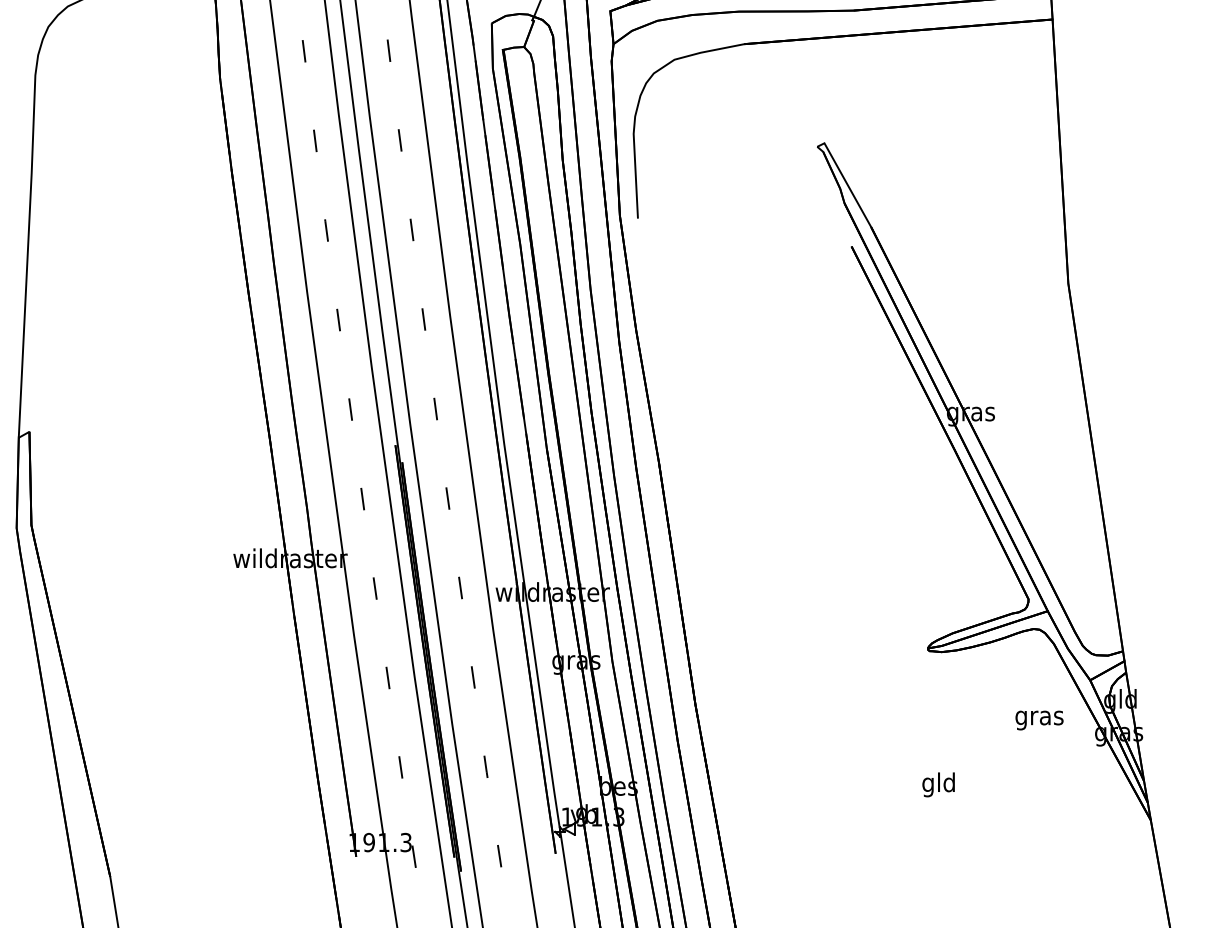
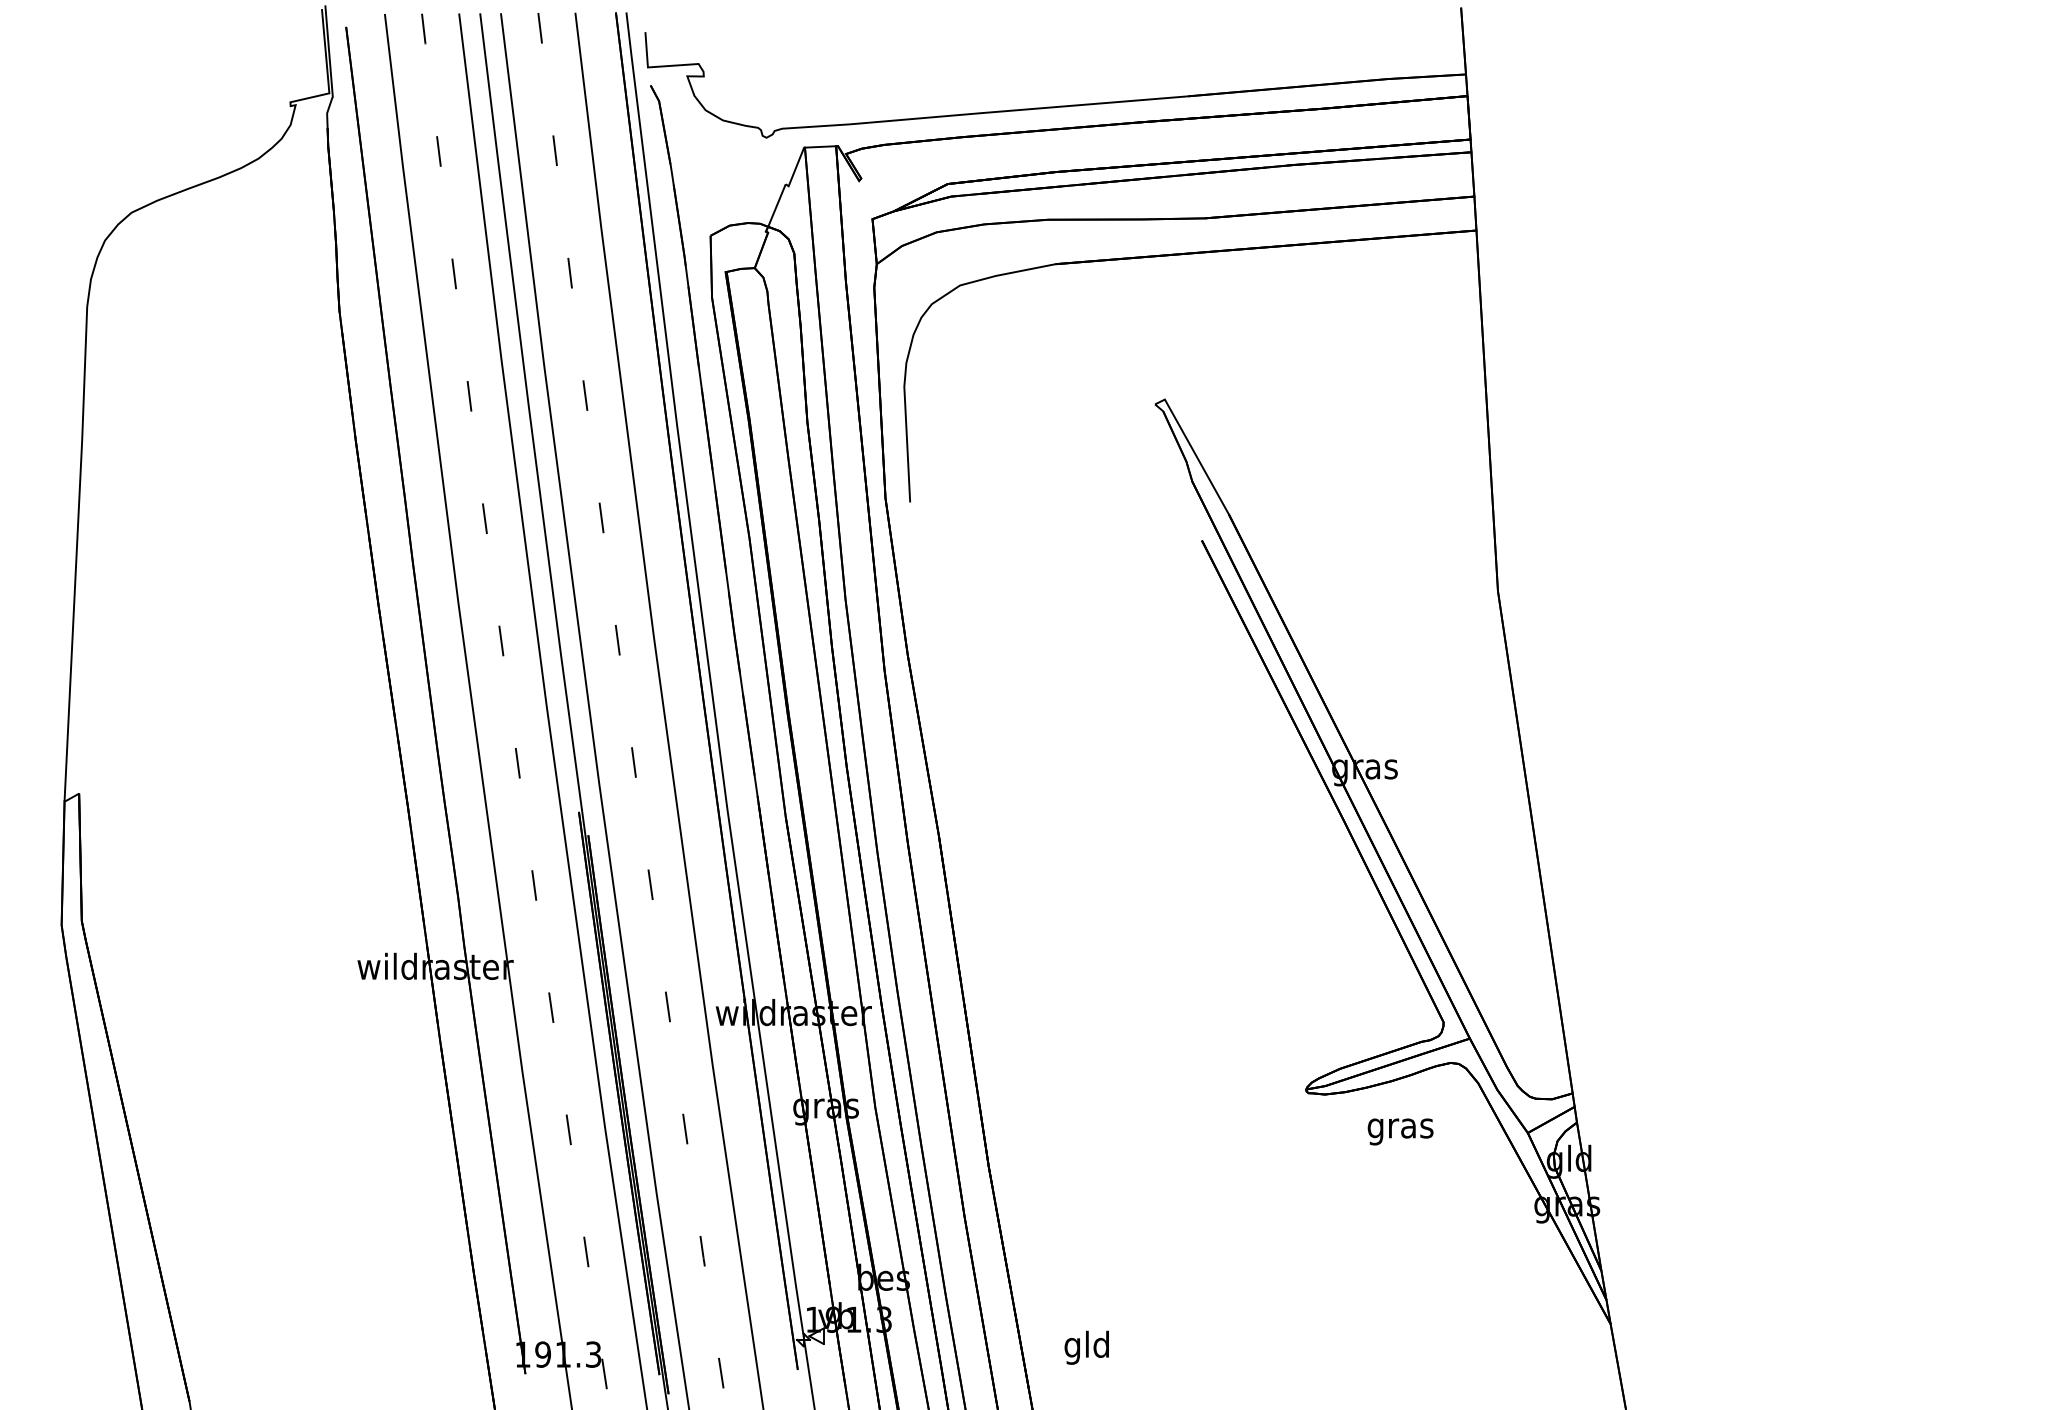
text: (1039, 720) -> (1400, 1131), moved
text: (938, 784) -> (1086, 1347), moved

